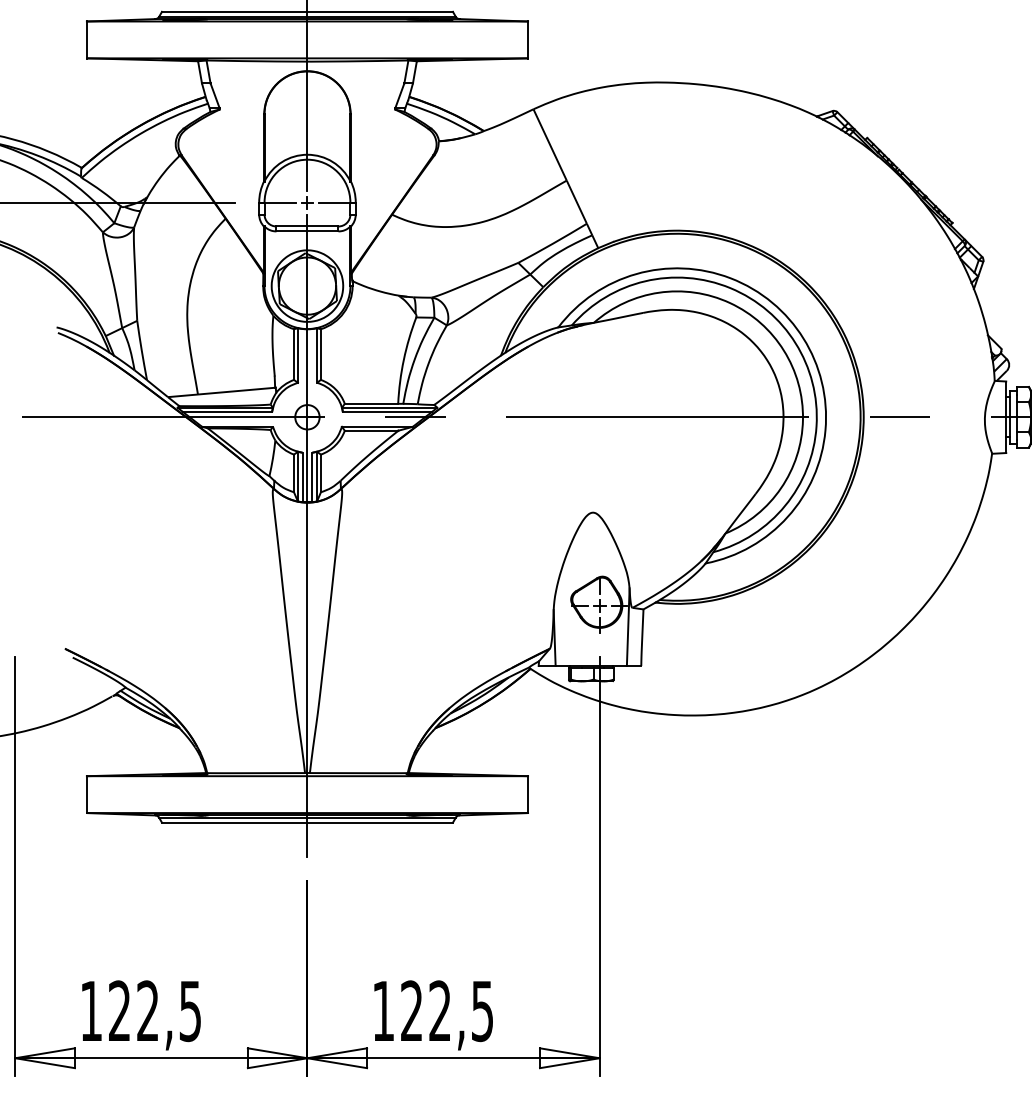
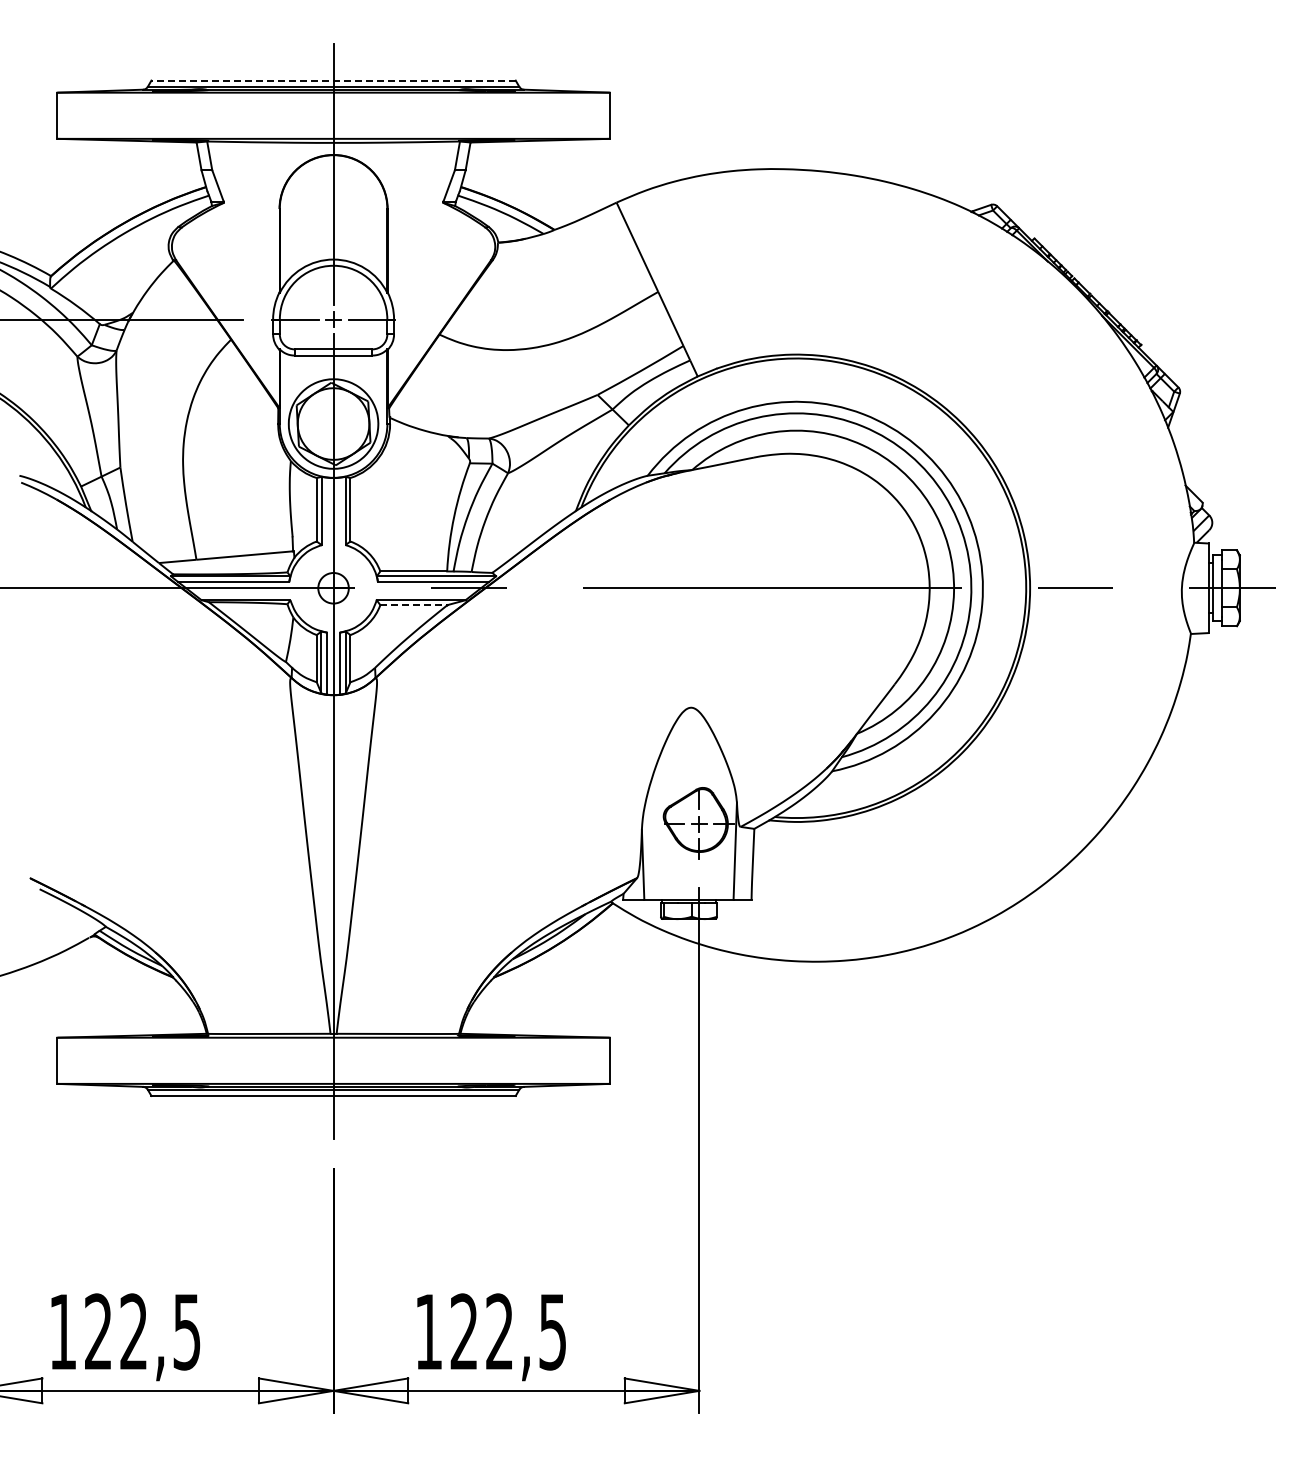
line: (307, 11) -> (333, 80), solid -> dashed
line: (372, 431) -> (414, 605), solid -> dashed

